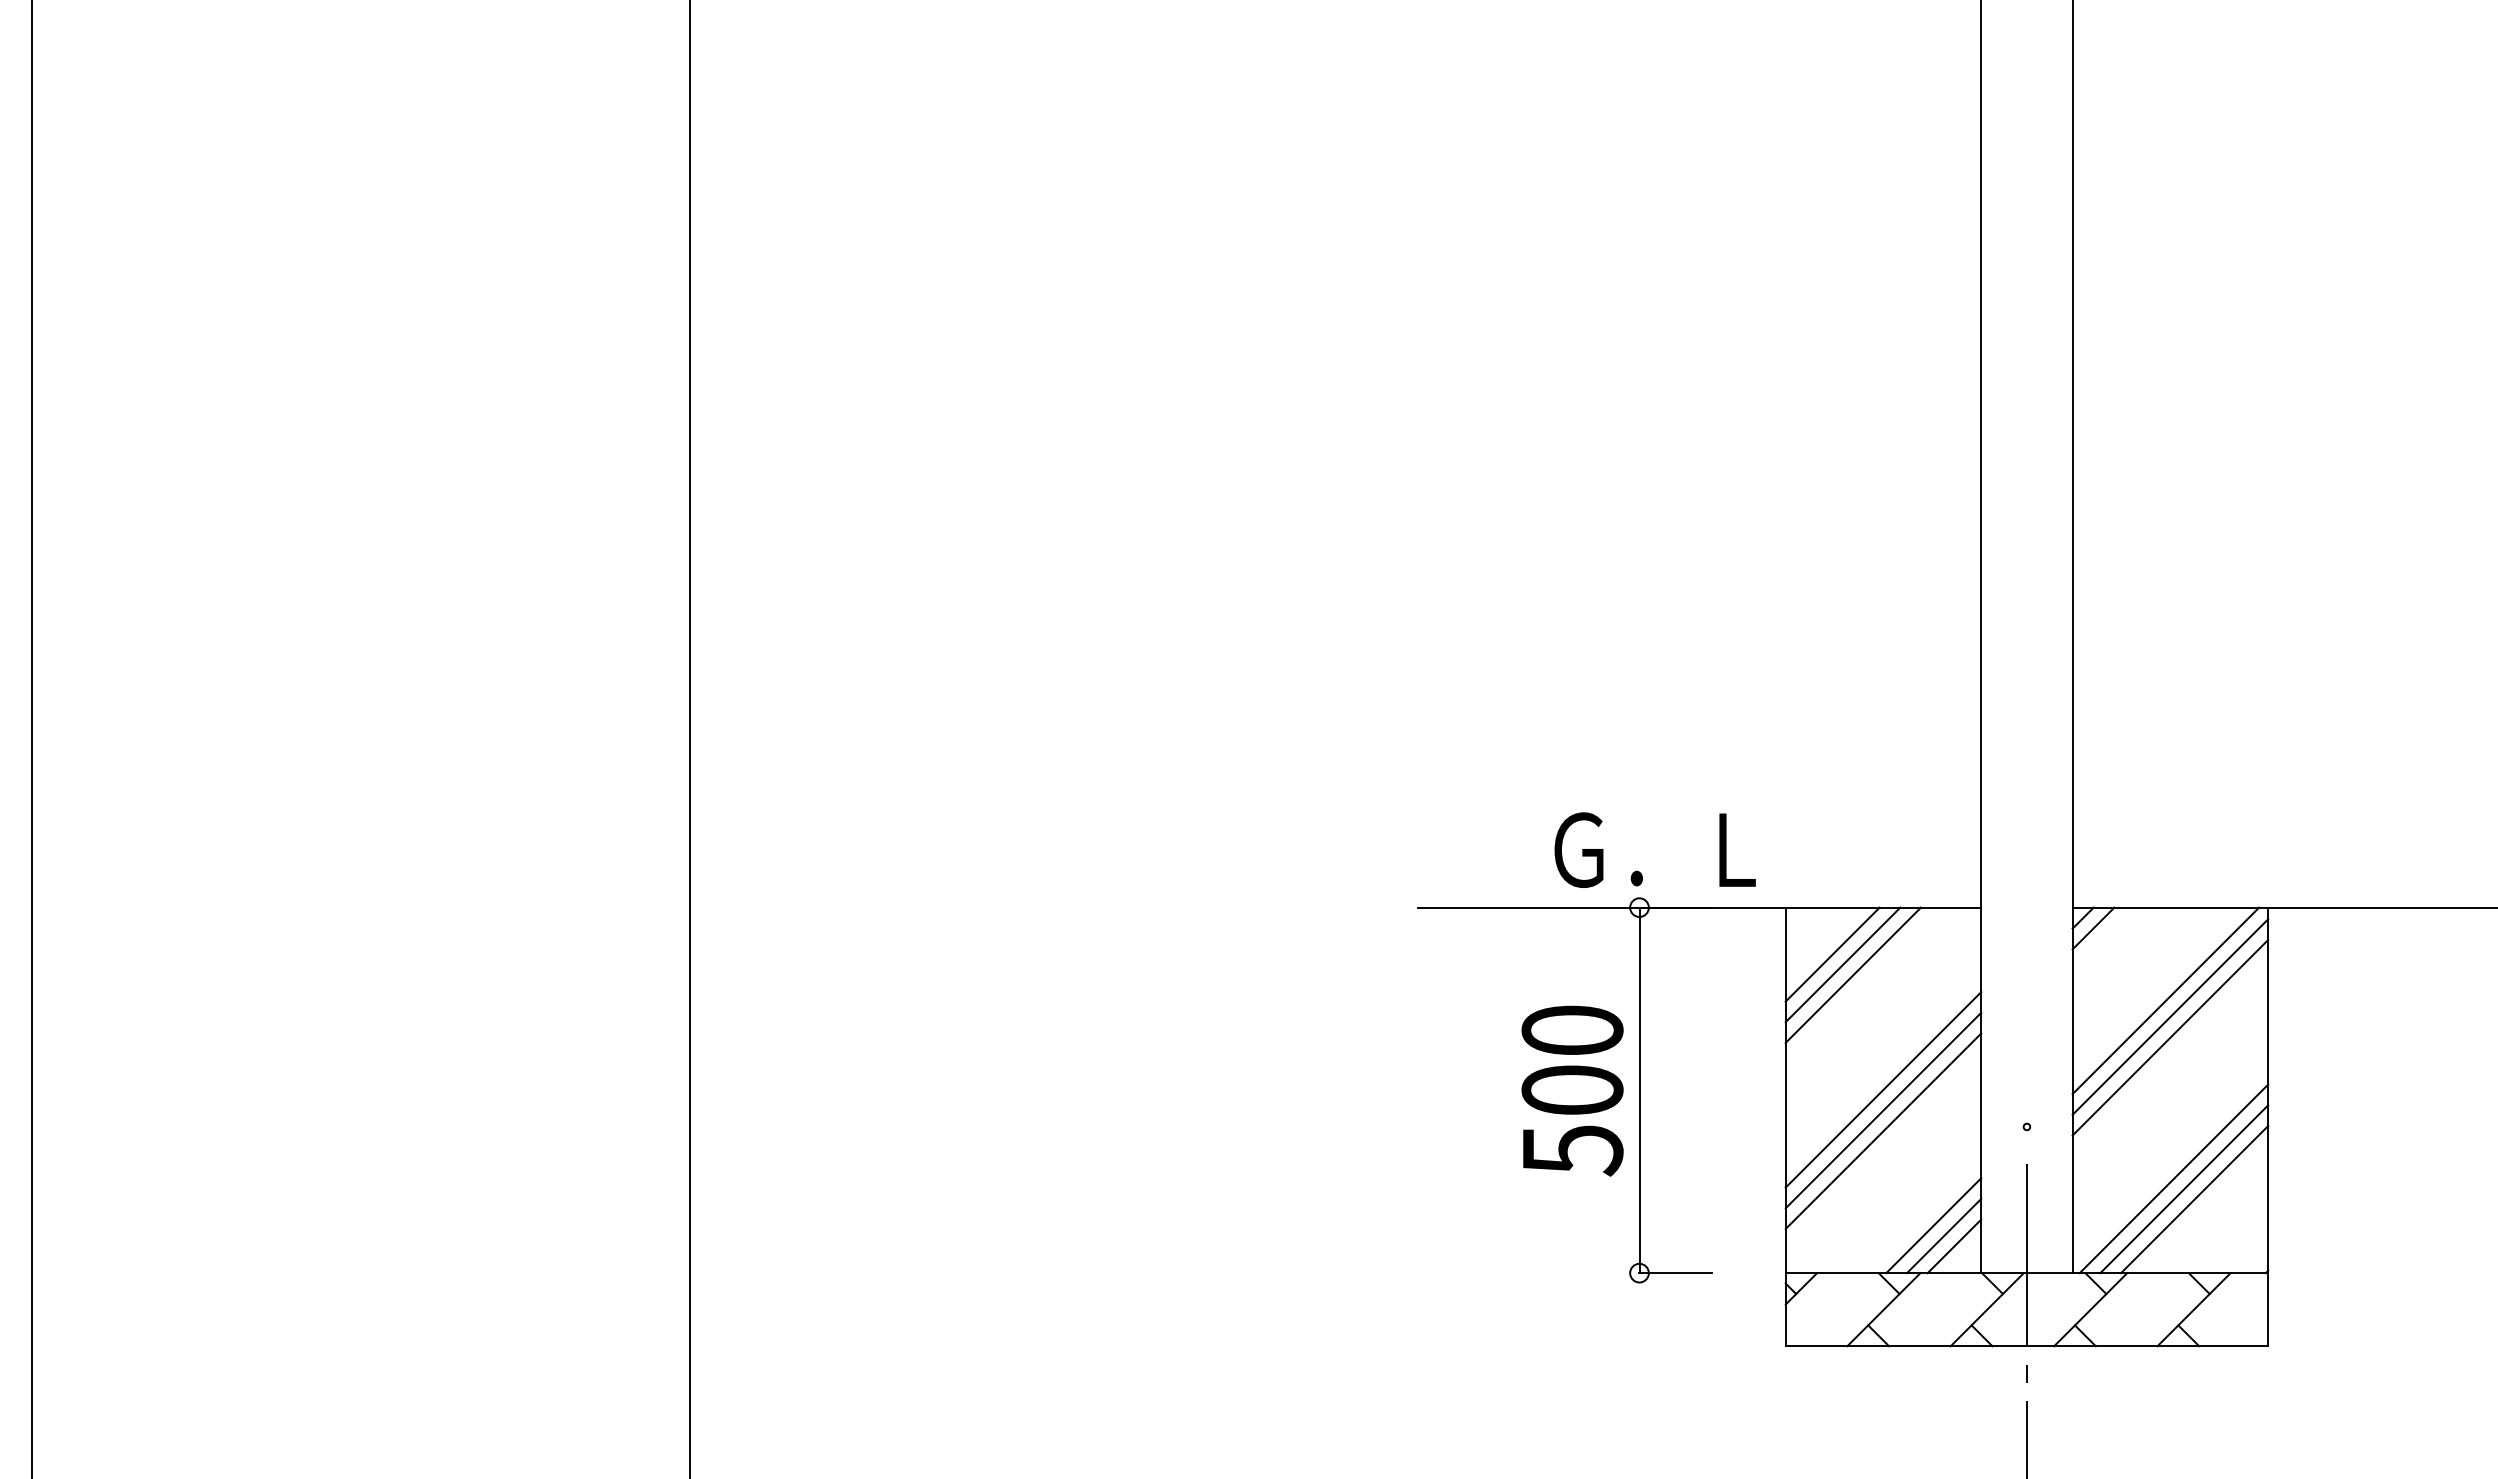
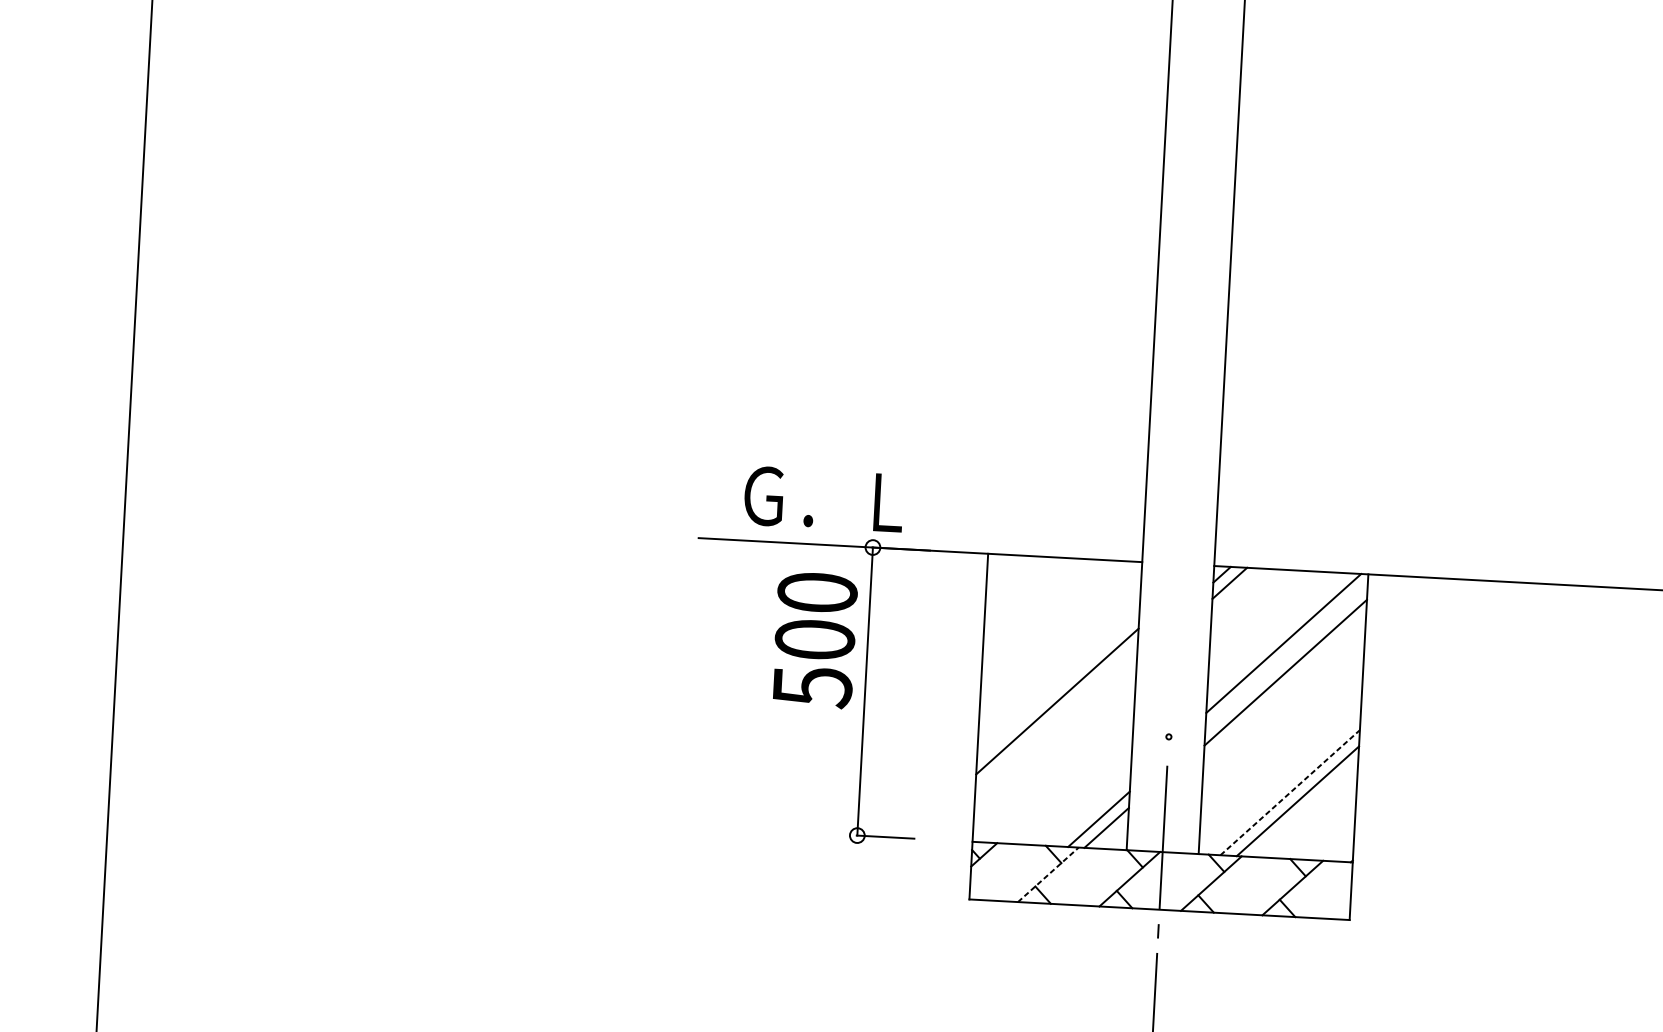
text: (1654, 849) -> (823, 498), moved
line: (1832, 954) -> (1023, 592), removed
line: (1842, 964) -> (1030, 601), removed
line: (1852, 974) -> (1037, 609), removed
line: (2170, 1016) -> (1286, 655), removed
text: (1572, 1090) -> (814, 639), moved
line: (1883, 1110) -> (1056, 717), removed
line: (1883, 1131) -> (1055, 734), removed
line: (2173, 1178) -> (1282, 783), removed
line: (2184, 1189) -> (1290, 792), solid -> dashed
line: (1933, 1225) -> (1091, 810), removed
line: (1883, 1309) -> (1048, 874), solid -> dashed

